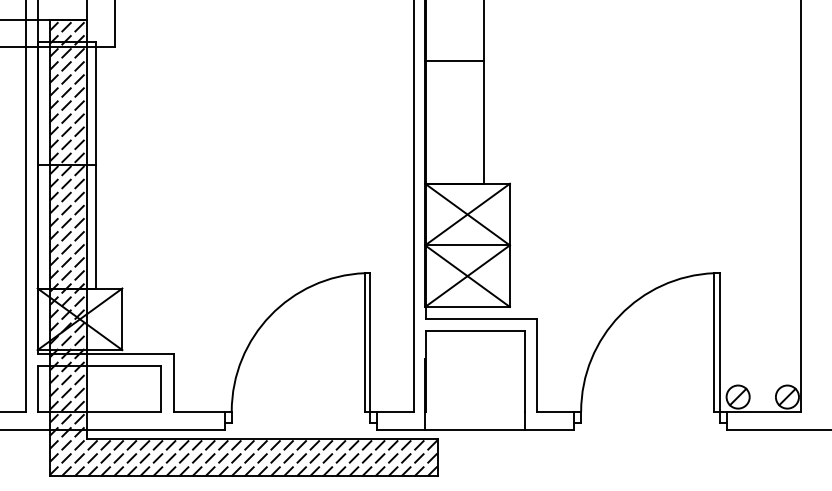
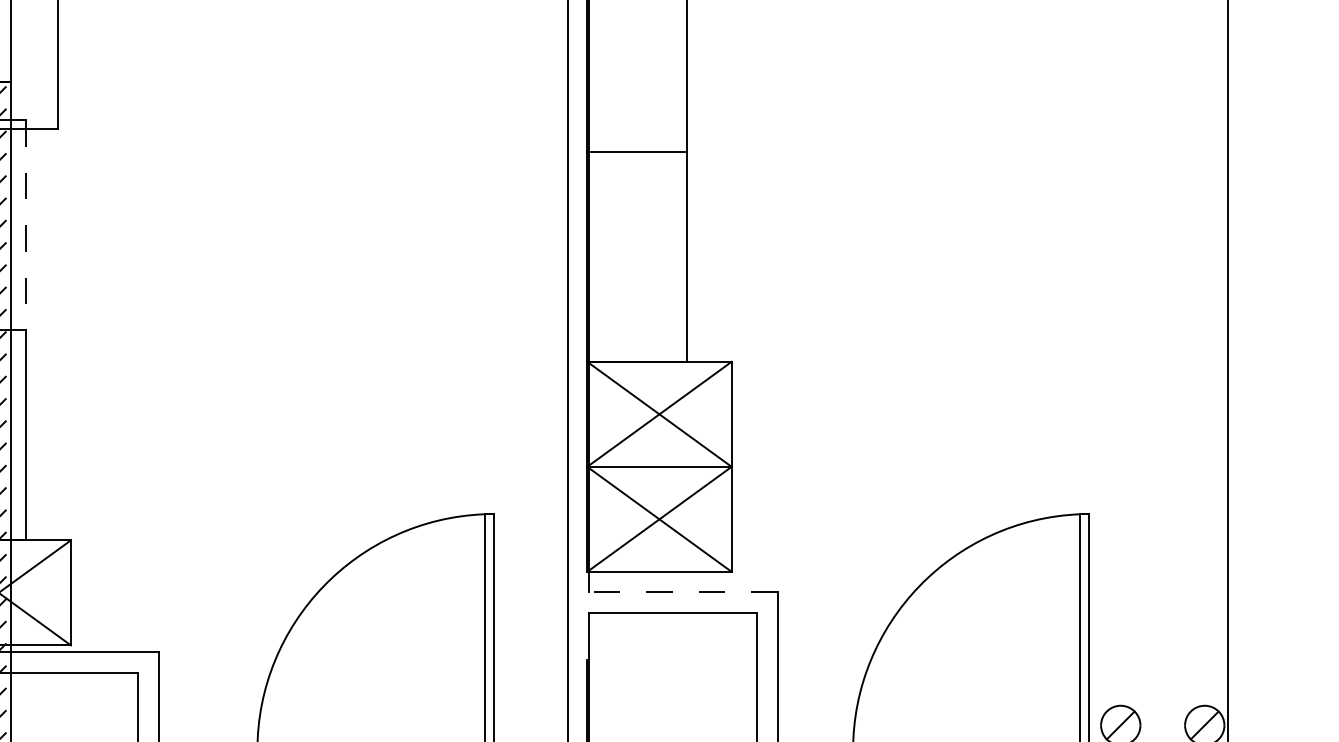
line: (96, 103) -> (26, 224), solid -> dashed
line: (480, 318) -> (681, 591), solid -> dashed

